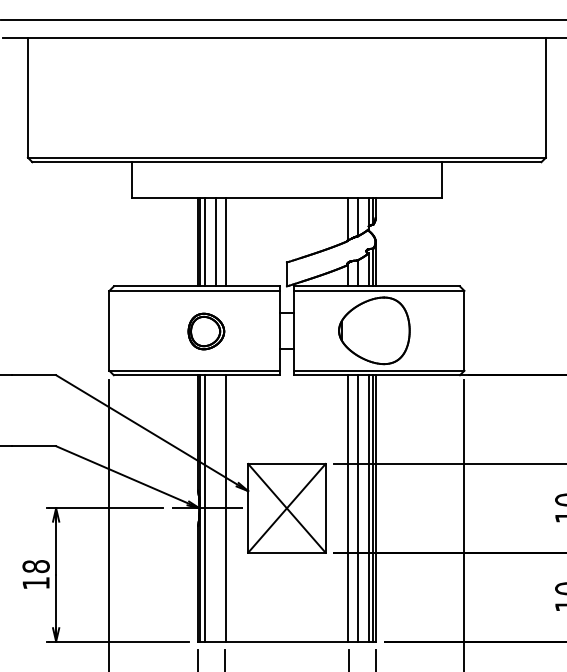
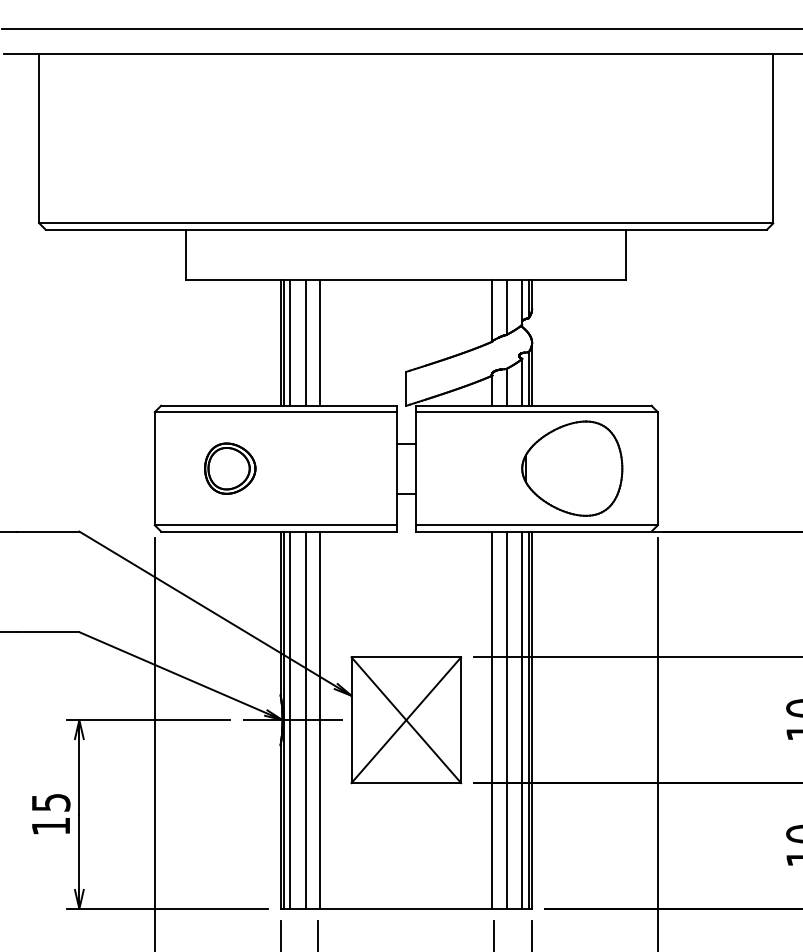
part: (374, 330) -> (572, 468), moved
part: (206, 331) -> (230, 468), moved
line: (216, 507) -> (306, 719), added
text: (35, 566) -> (50, 802), 18 -> 15

